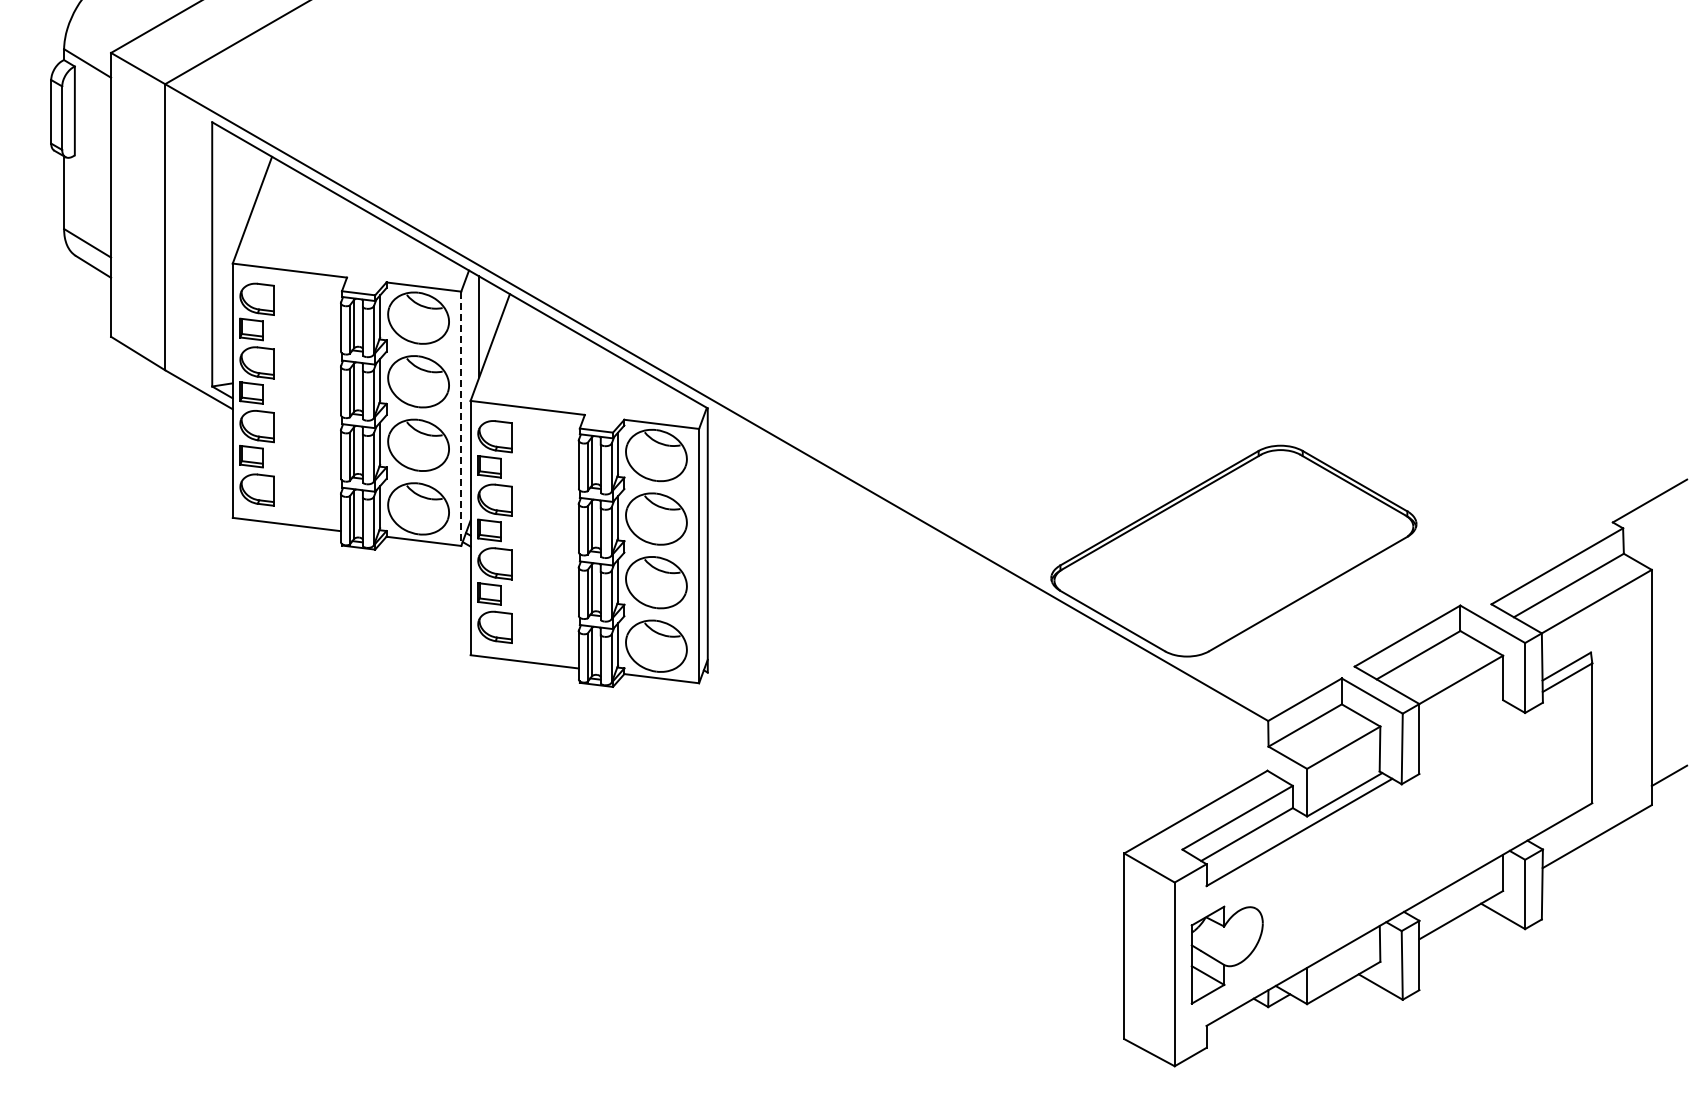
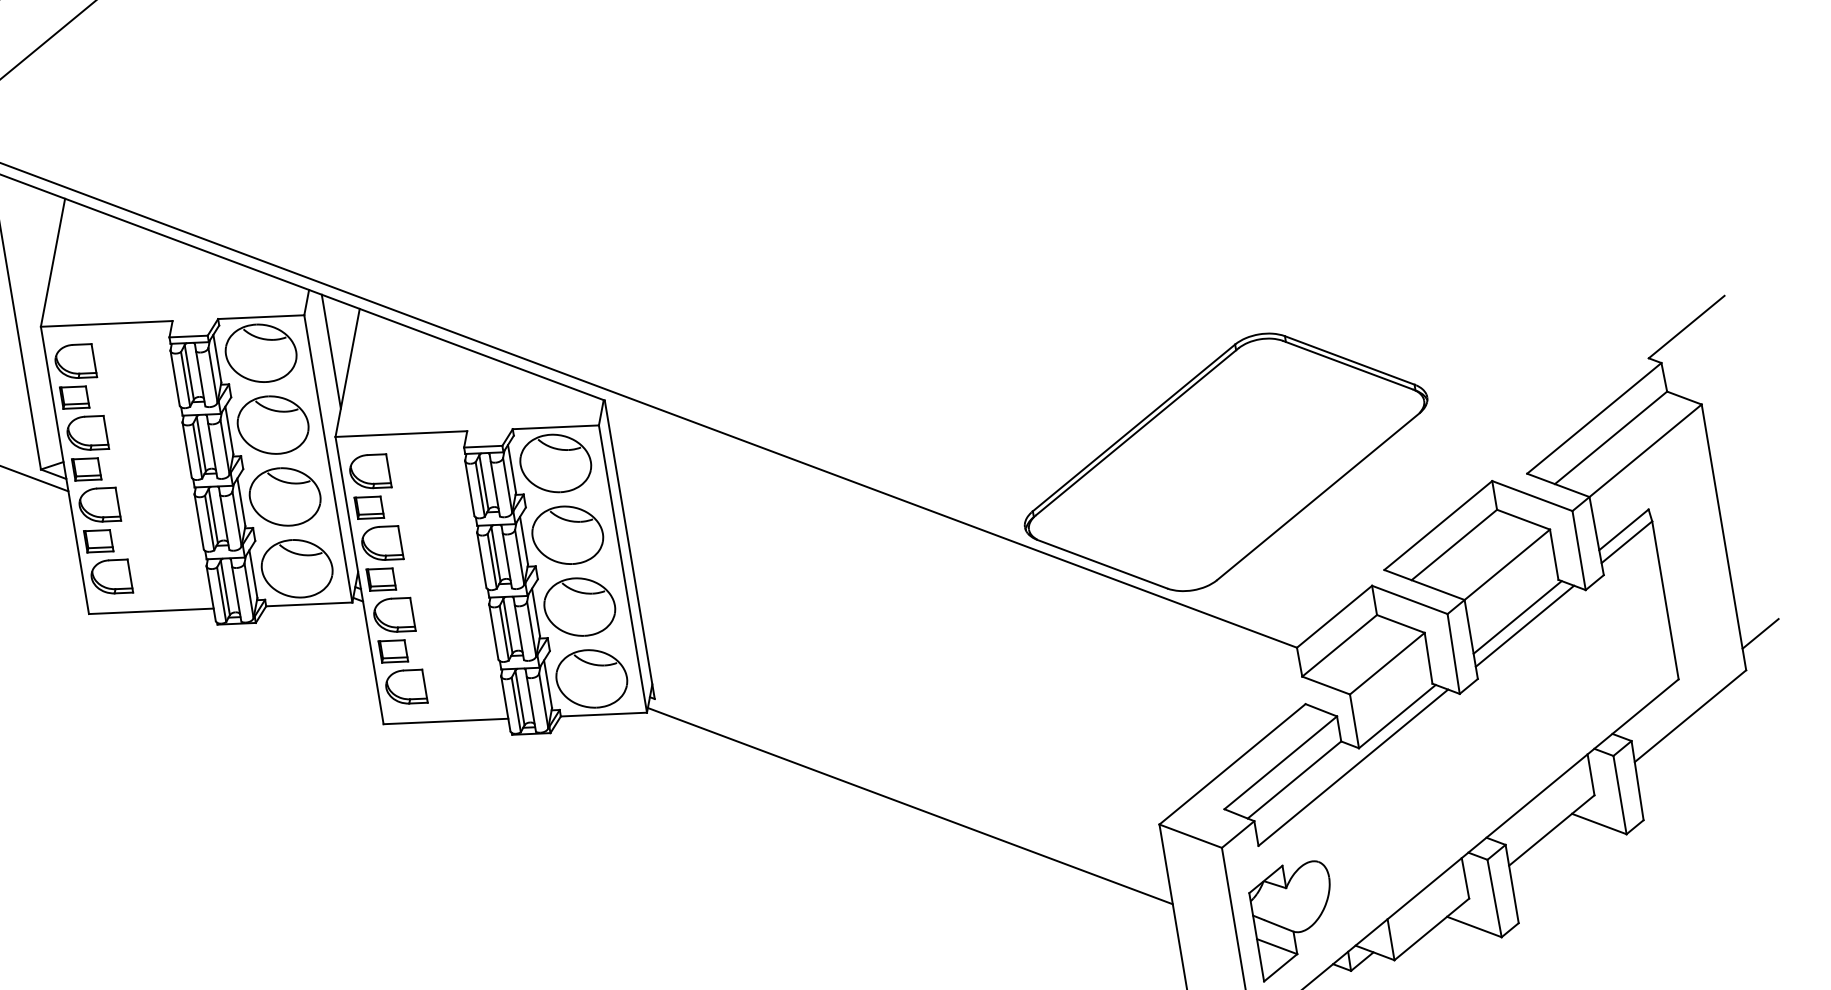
line: (461, 419) -> (328, 459), dashed -> solid
line: (1462, 726) -> (1517, 617), added
line: (1467, 735) -> (1524, 626), added
line: (912, 801) -> (910, 805), added

